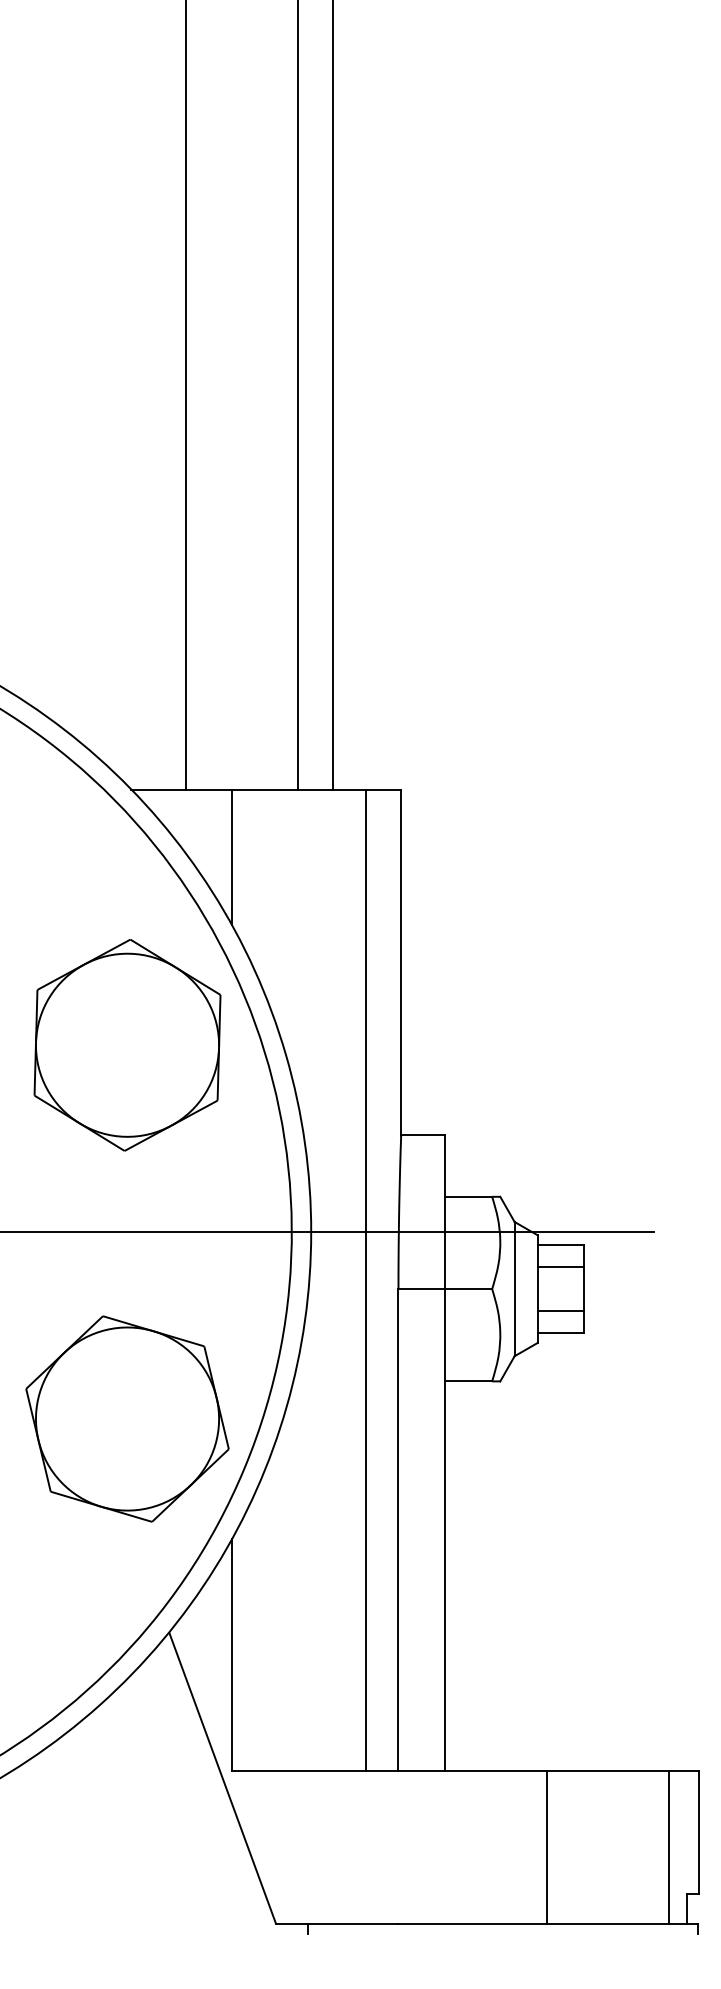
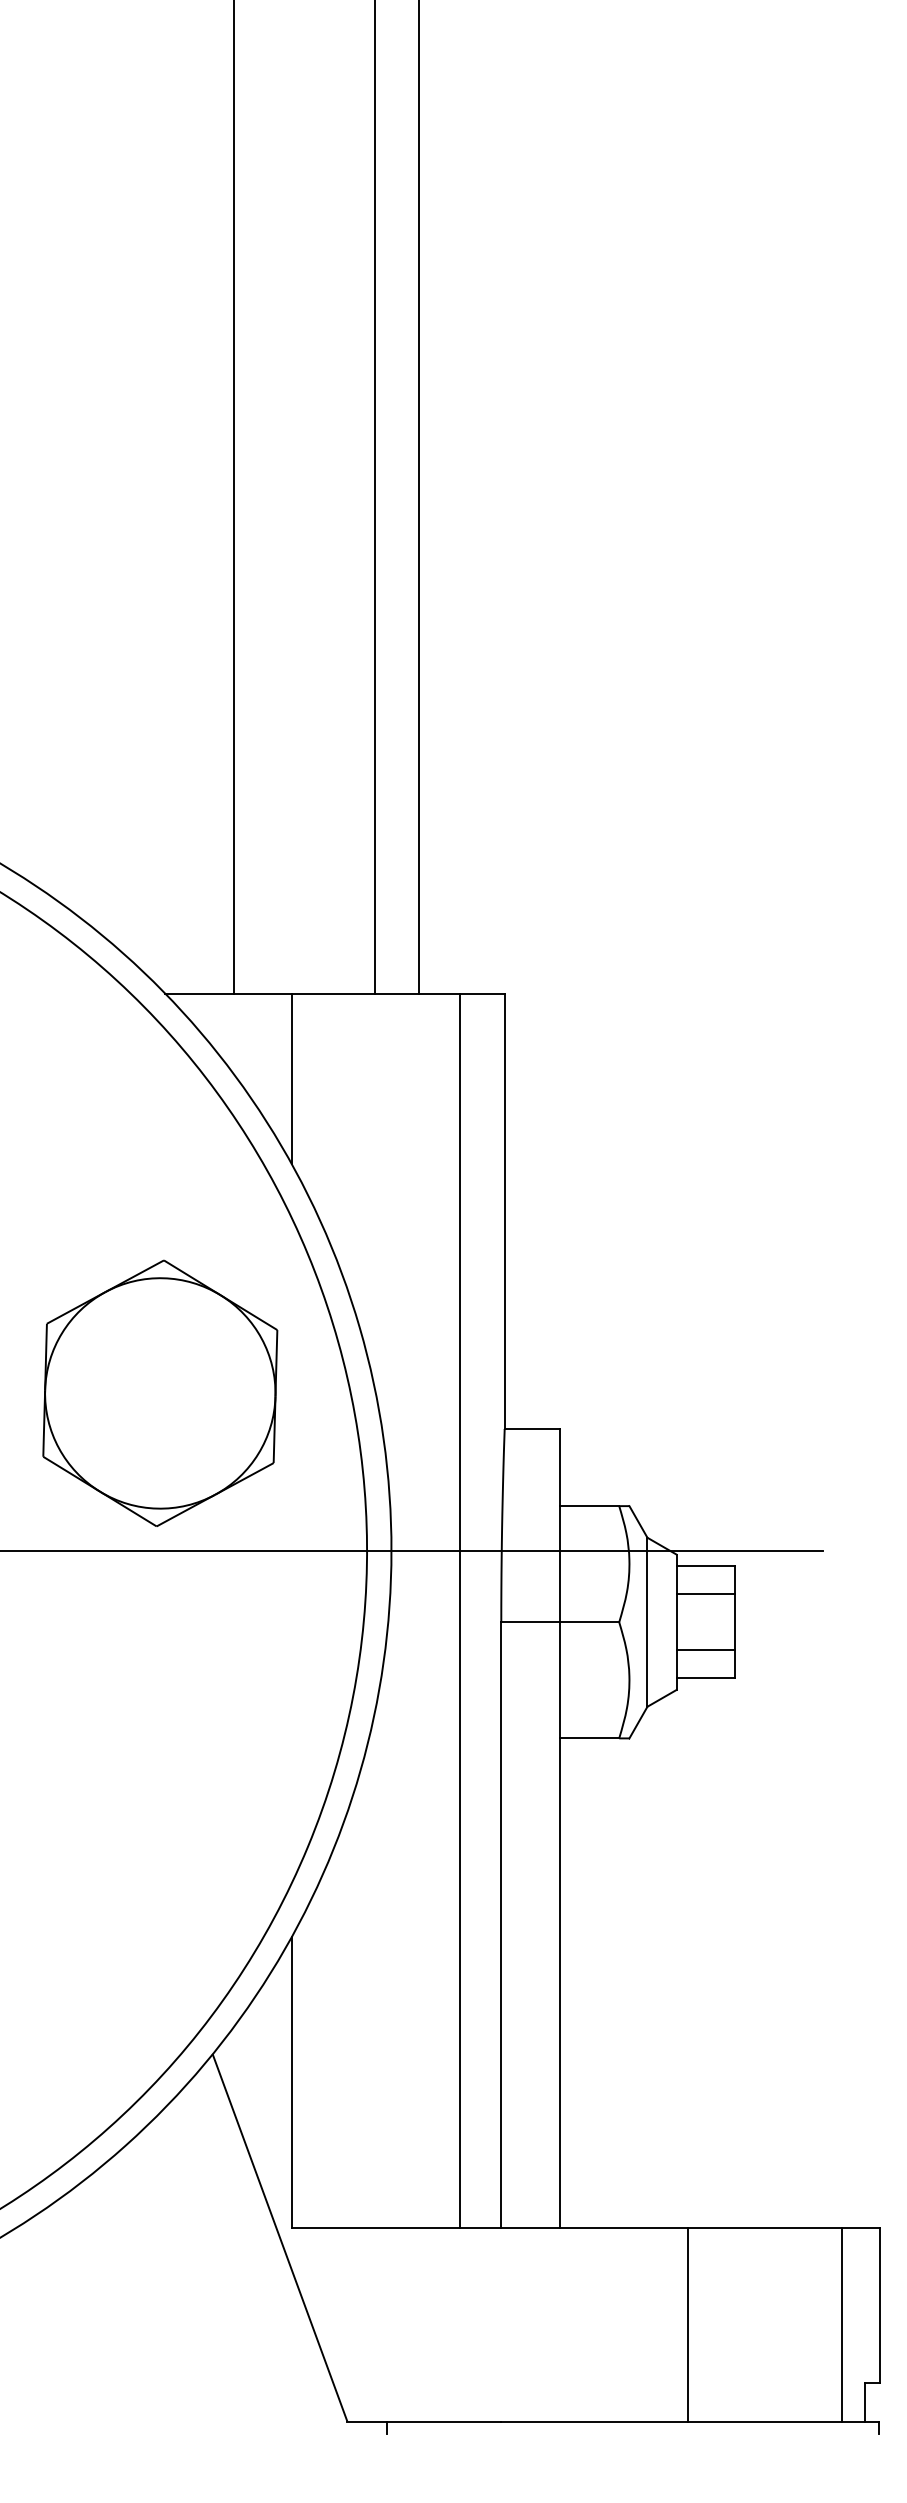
part: (127, 1045) -> (160, 1393), moved
part: (127, 1418) -> (160, 1785), removed

